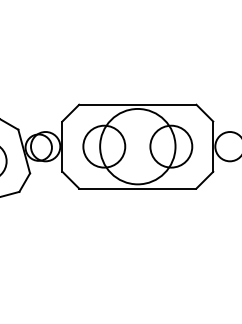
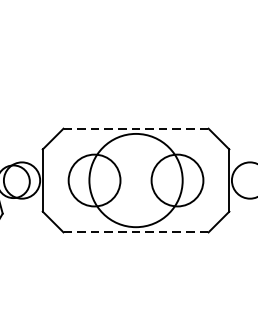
line: (137, 104) -> (135, 128), solid -> dashed
line: (137, 188) -> (135, 232), solid -> dashed

